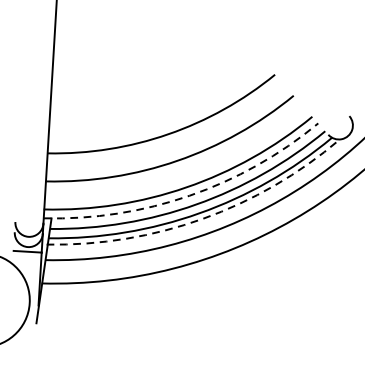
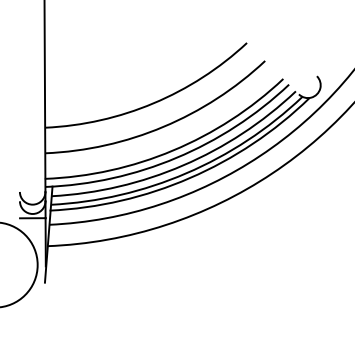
arc: (189, 195) -> (176, 157), dashed -> solid
arc: (202, 219) -> (189, 178), dashed -> solid

